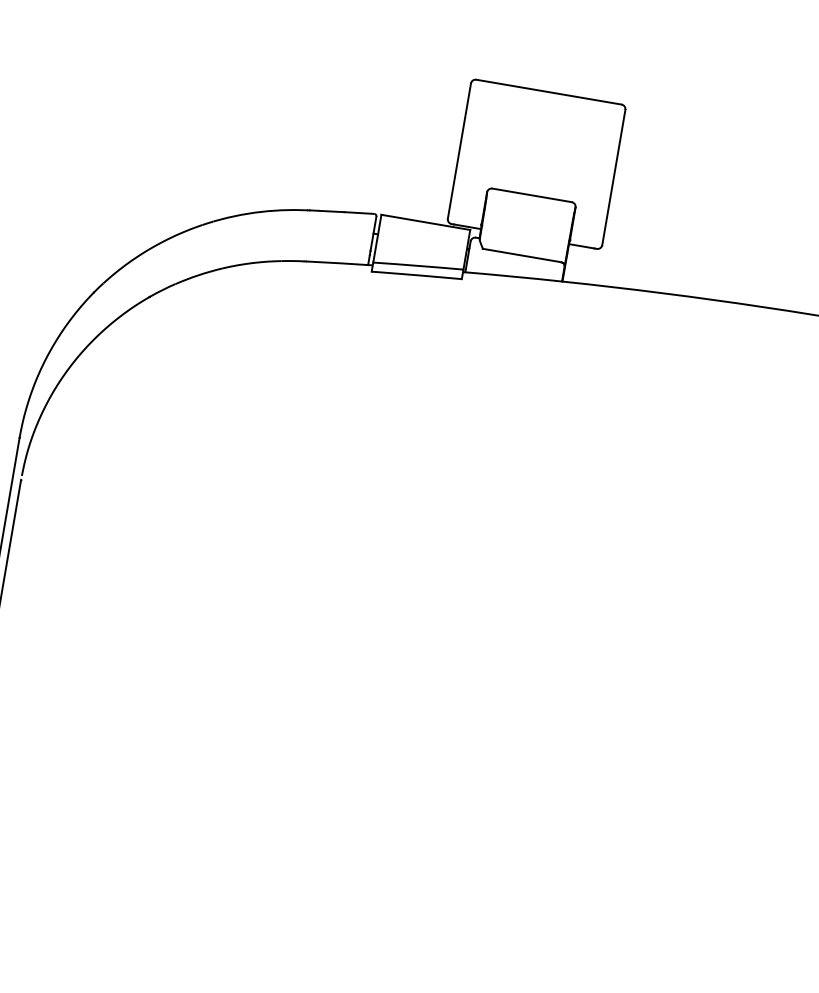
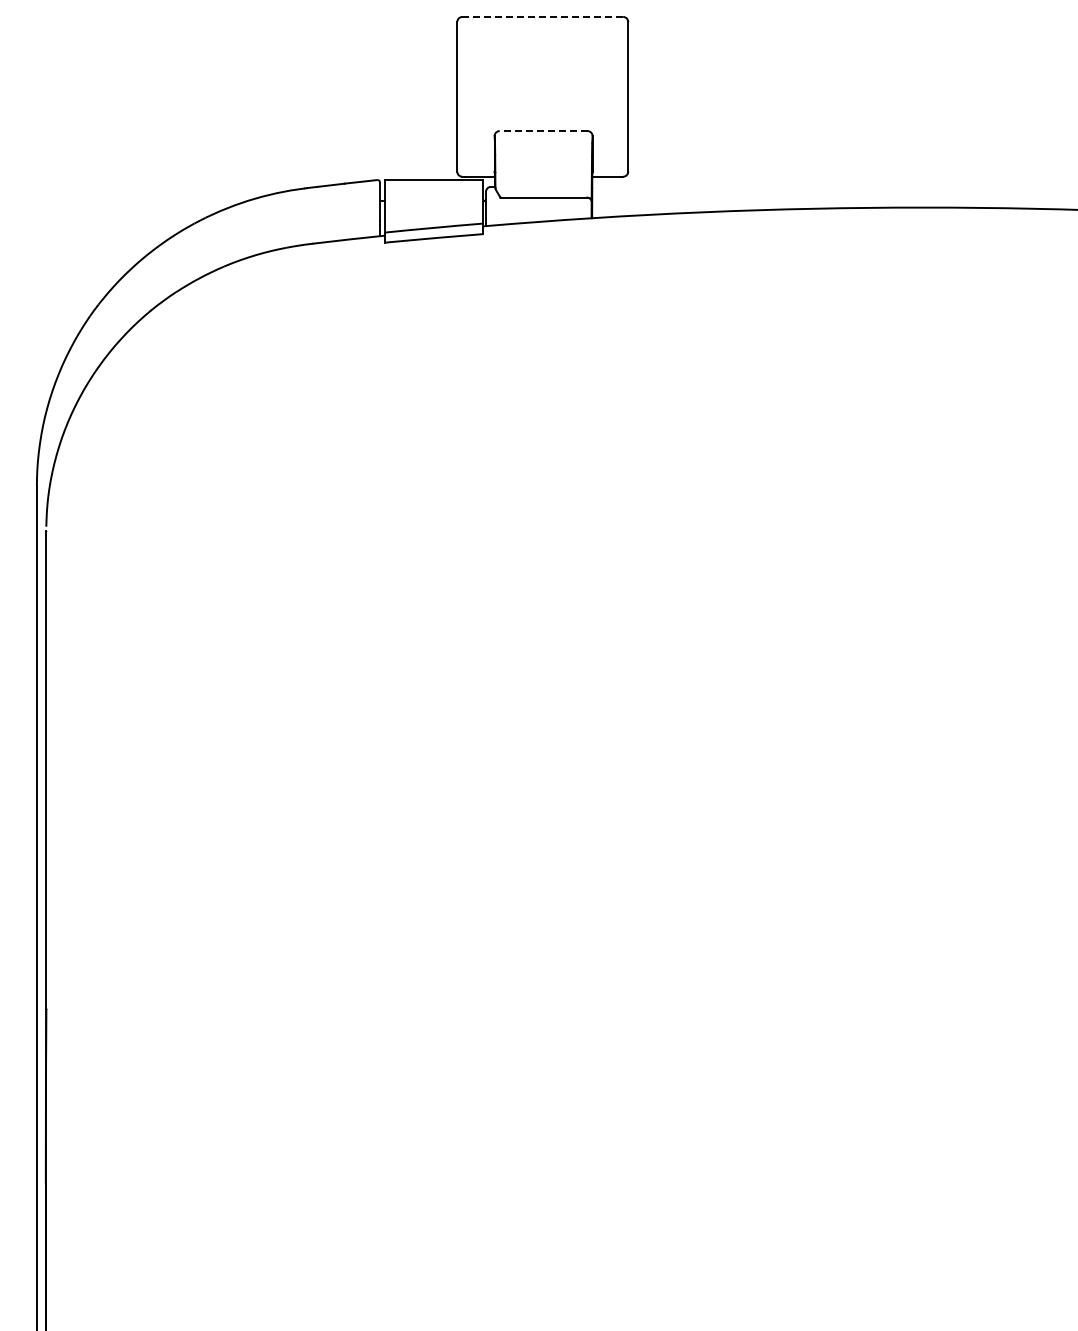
line: (549, 91) -> (543, 16), solid -> dashed
line: (531, 195) -> (543, 131), solid -> dashed

